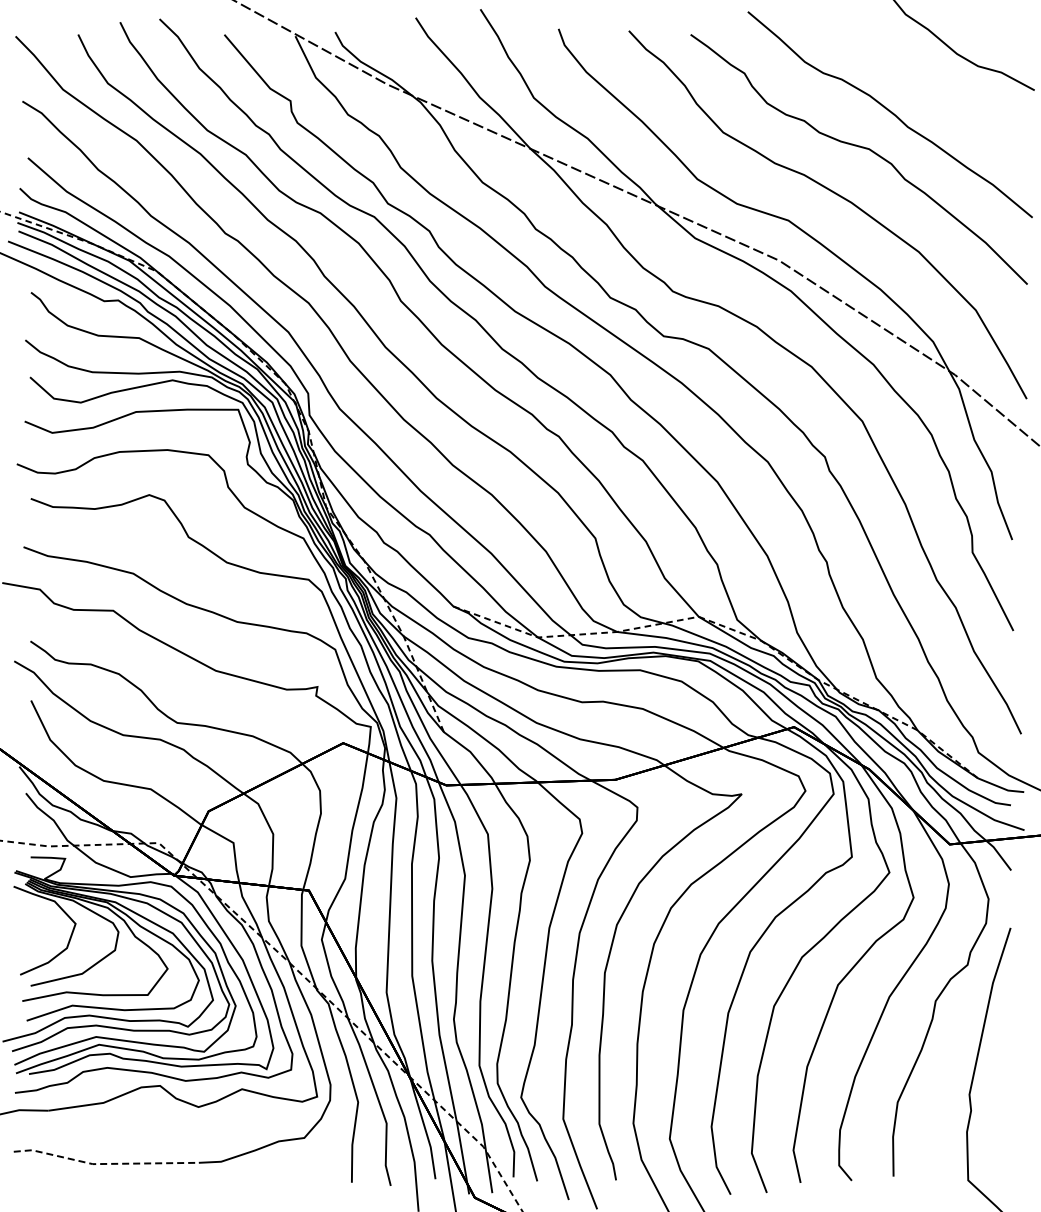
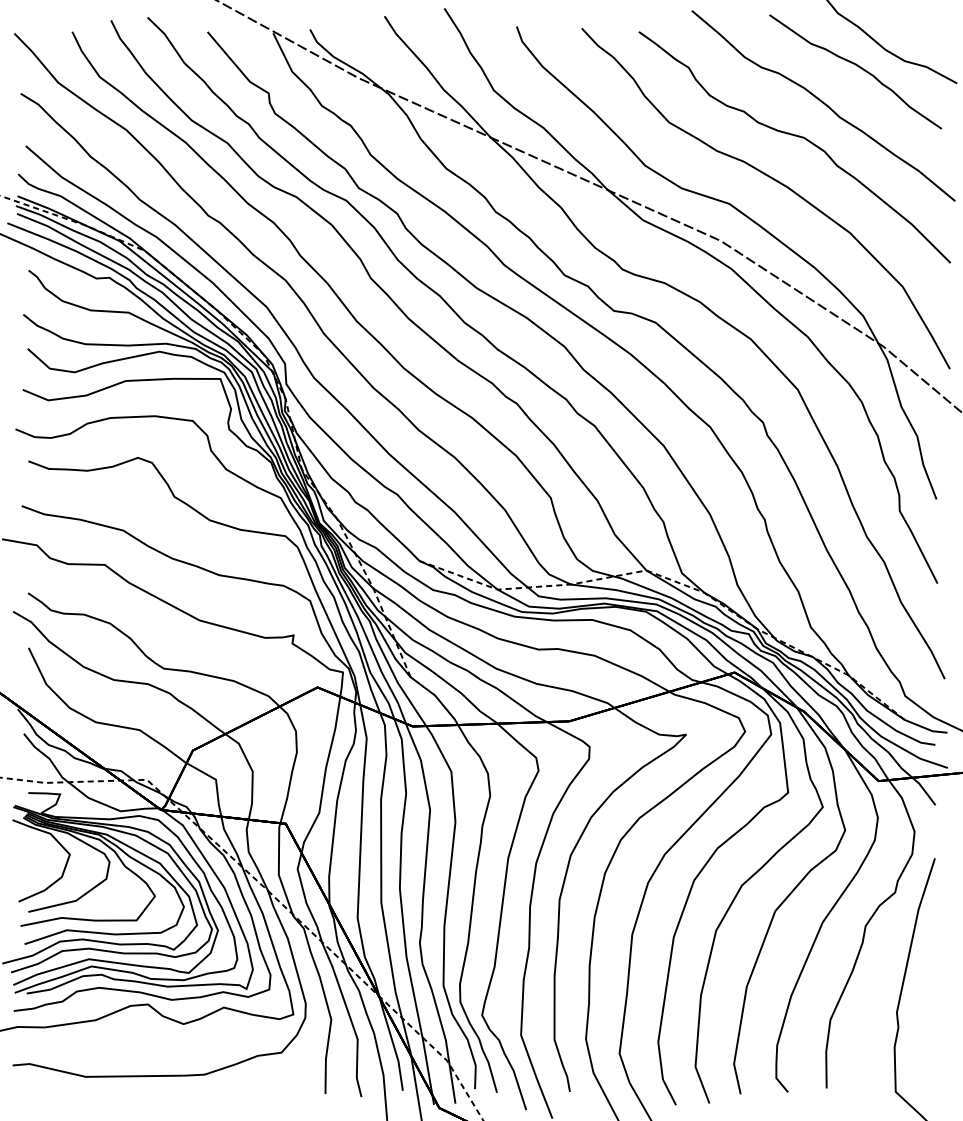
curve: (928, 73) -> (858, 67), added
line: (104, 1163) -> (96, 1076), dashed -> solid

